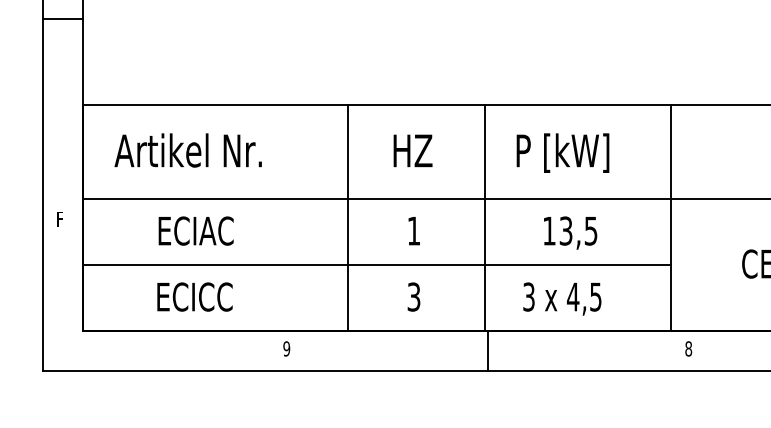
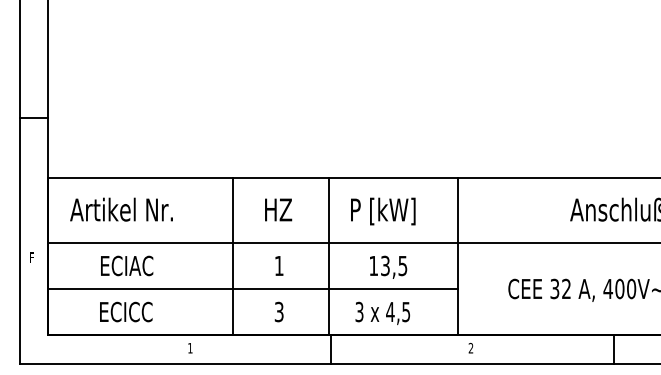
text: (286, 347) -> (190, 347), 9 -> 1
text: (687, 349) -> (470, 348), 8 -> 2

